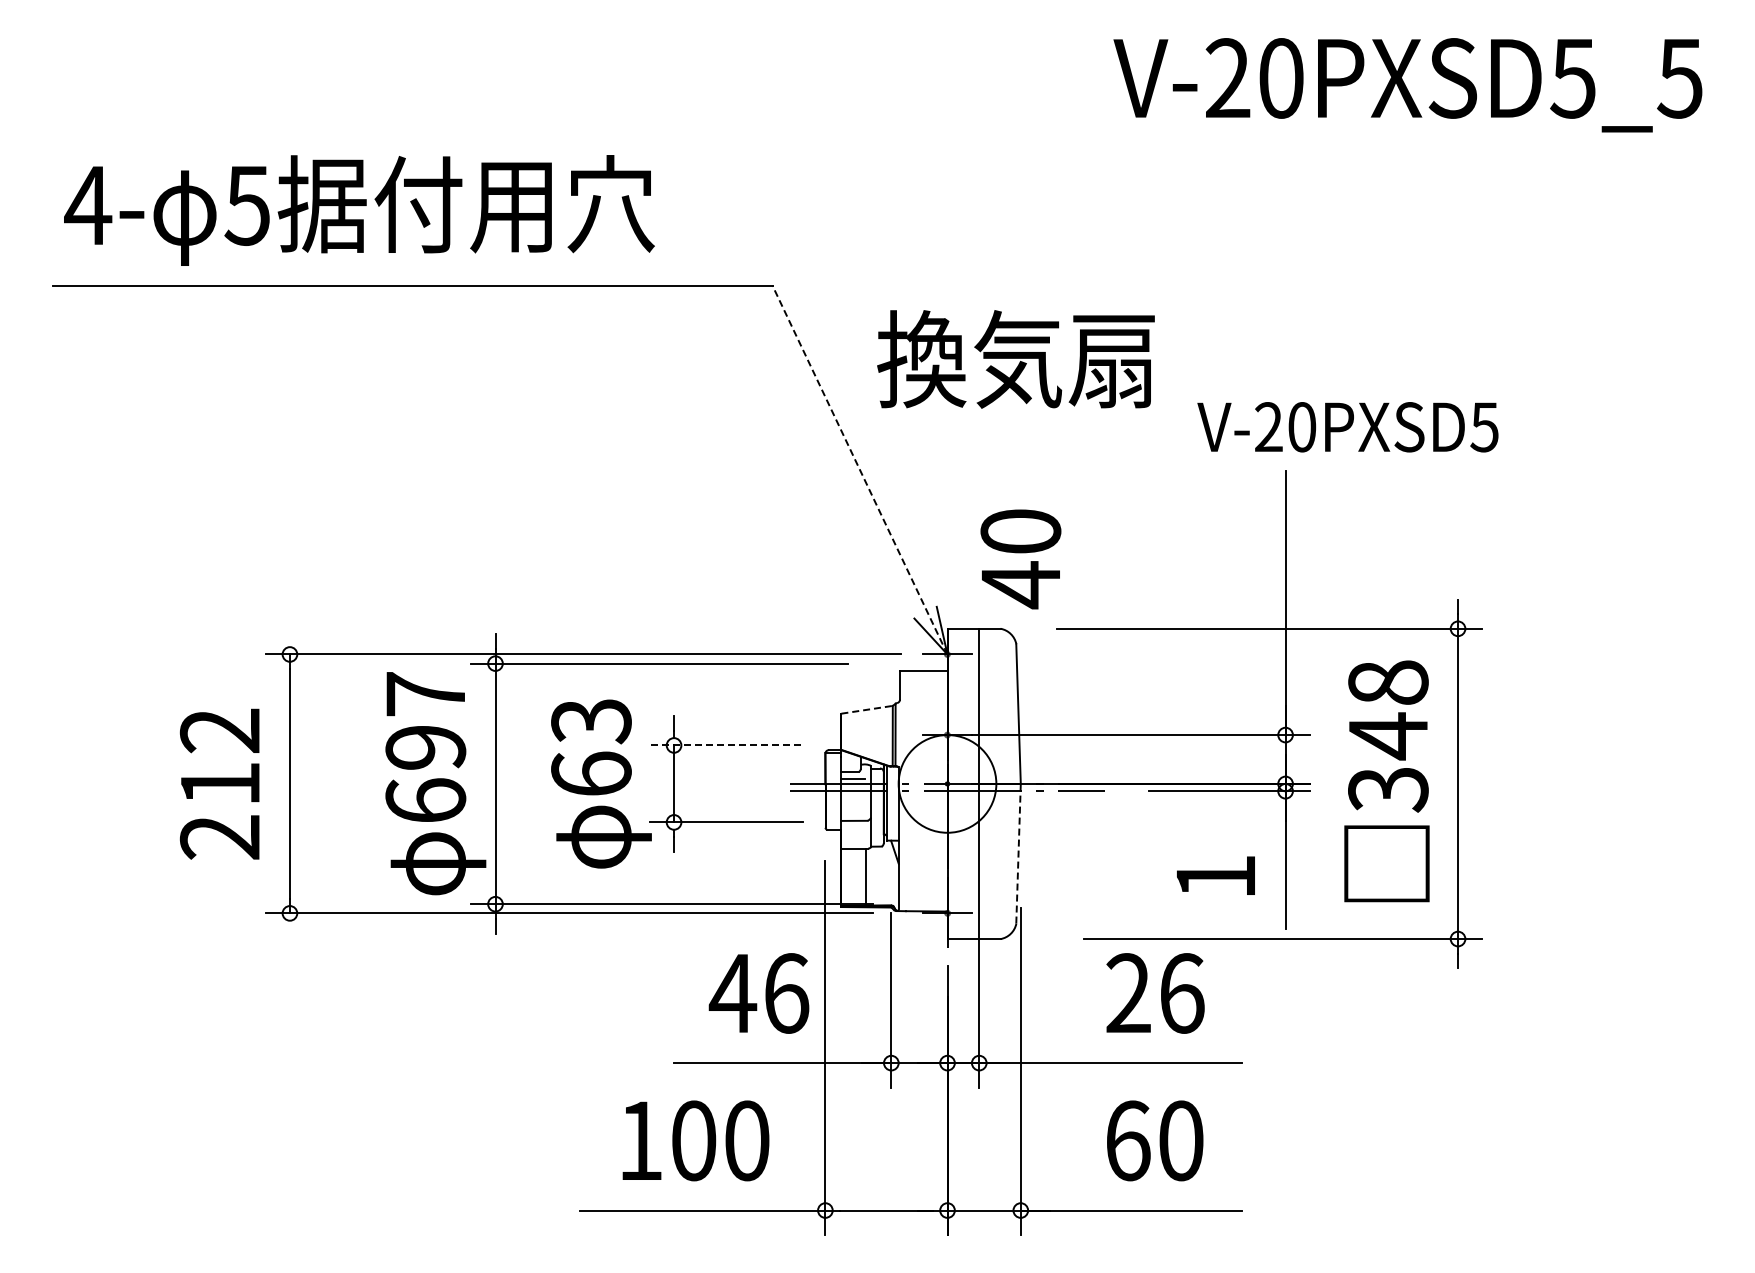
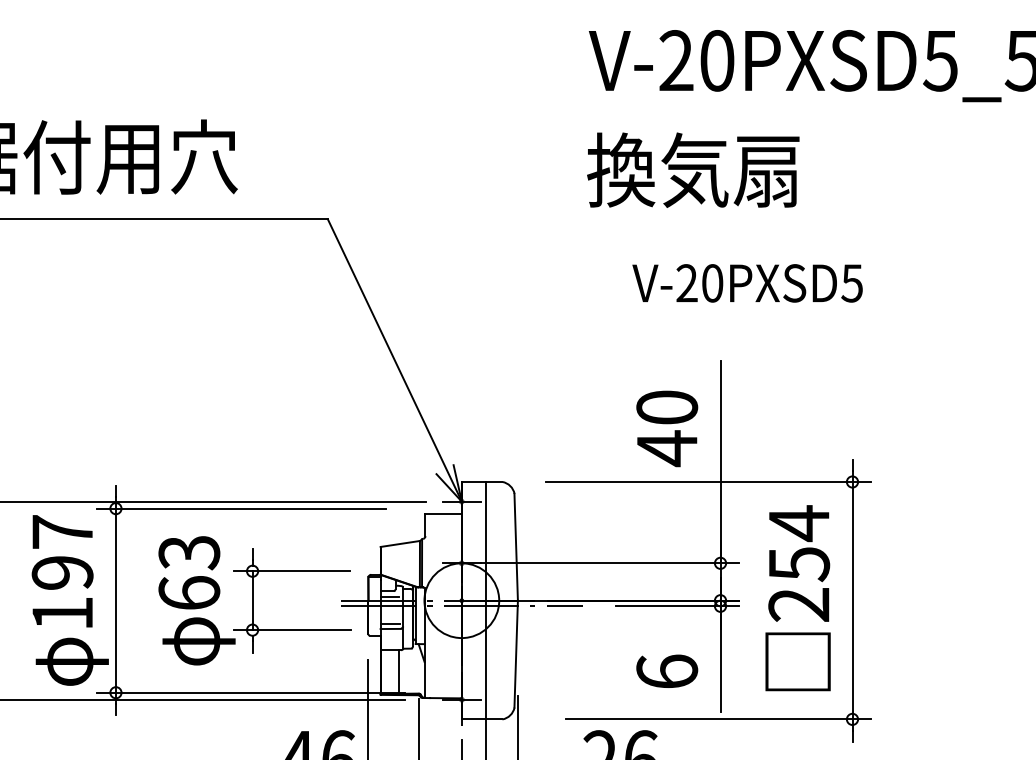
text: (1015, 359) -> (692, 170), moved
text: (1347, 427) -> (747, 283), moved
line: (859, 469) -> (394, 360), dashed -> solid
text: (1020, 559) -> (666, 428), moved
line: (867, 709) -> (400, 543), dashed -> solid
text: (1388, 735) -> (799, 563), 348 -> 254
line: (725, 745) -> (291, 571), dashed -> solid
text: (425, 799) -> (62, 612), 697 -> 197
line: (853, 814) -> (389, 624), added
line: (1018, 853) -> (516, 653), dashed -> solid
text: (1215, 876) -> (666, 671), 1 -> 6

